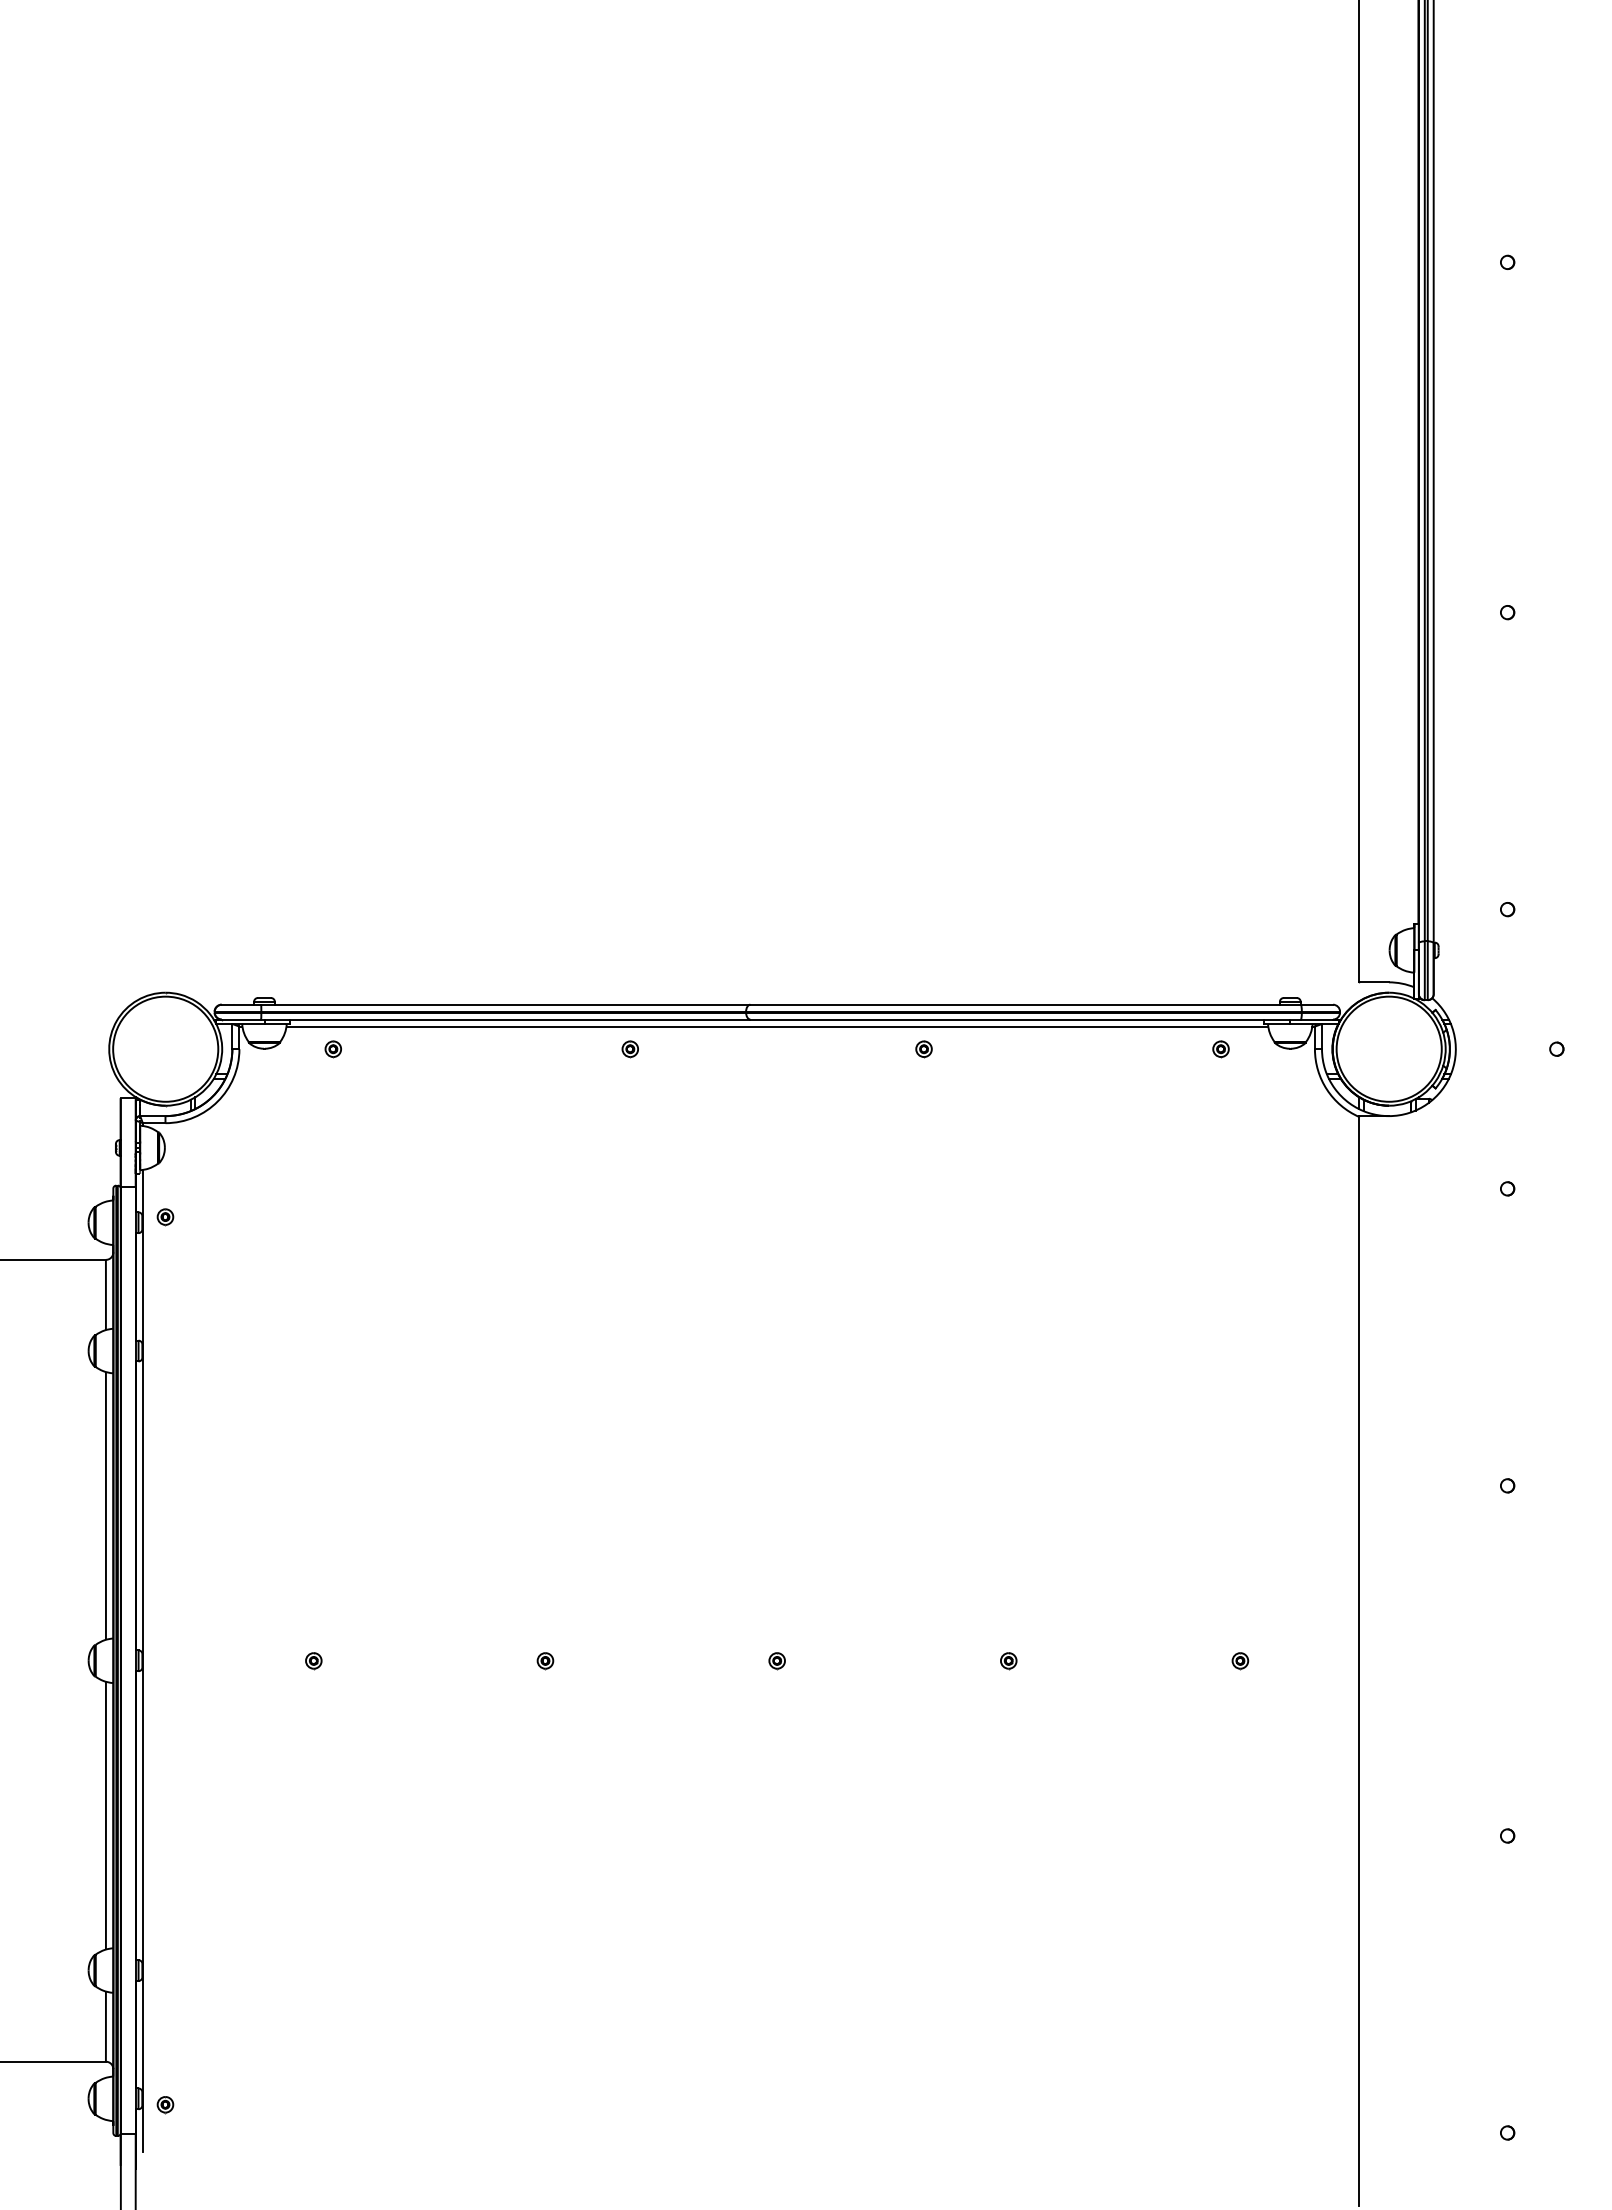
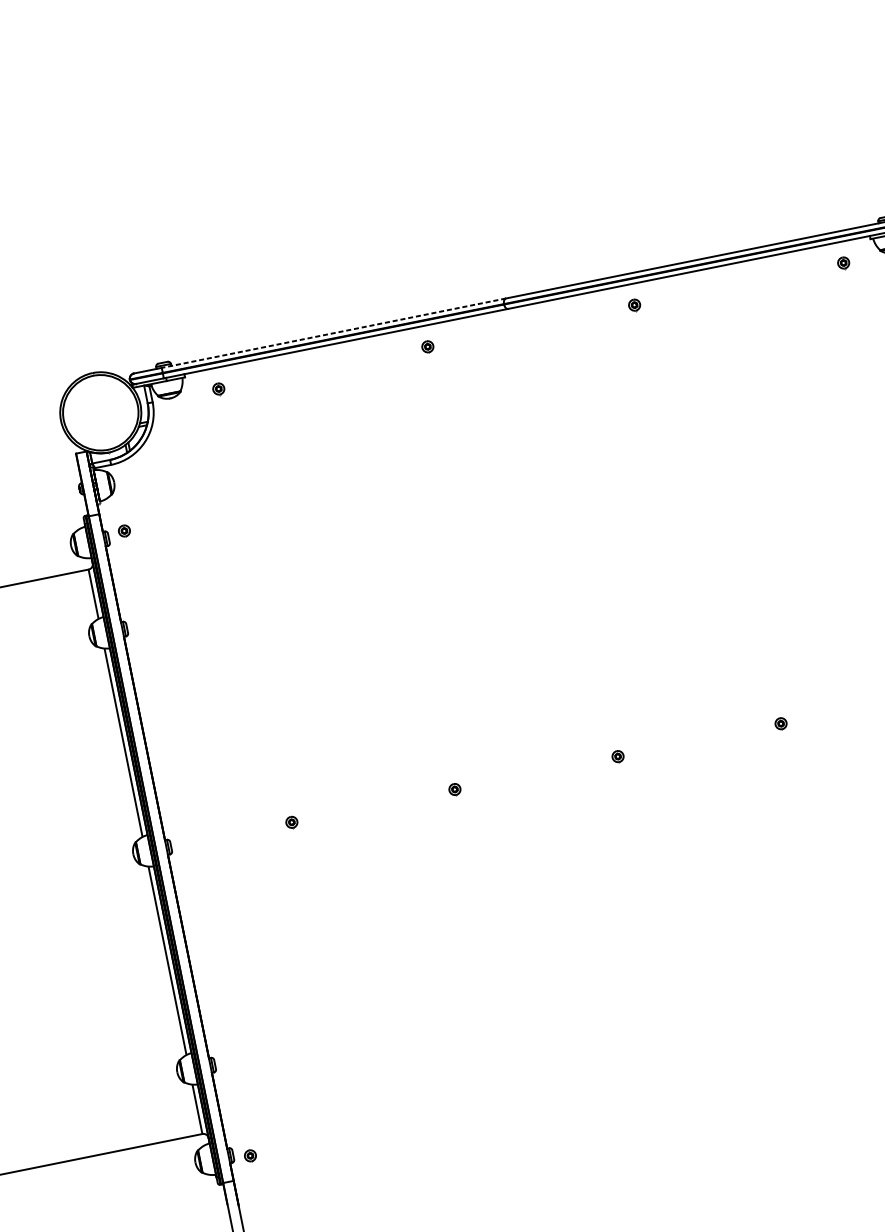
line: (505, 1004) -> (333, 333), solid -> dashed
line: (777, 1026) -> (528, 309), removed
line: (142, 1660) -> (171, 846), removed

